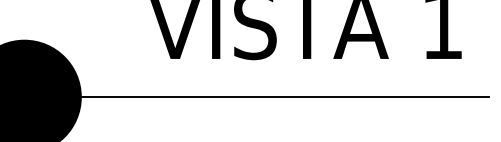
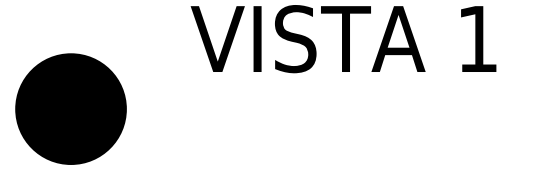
line: (283, 97) -> (323, 109), removed

